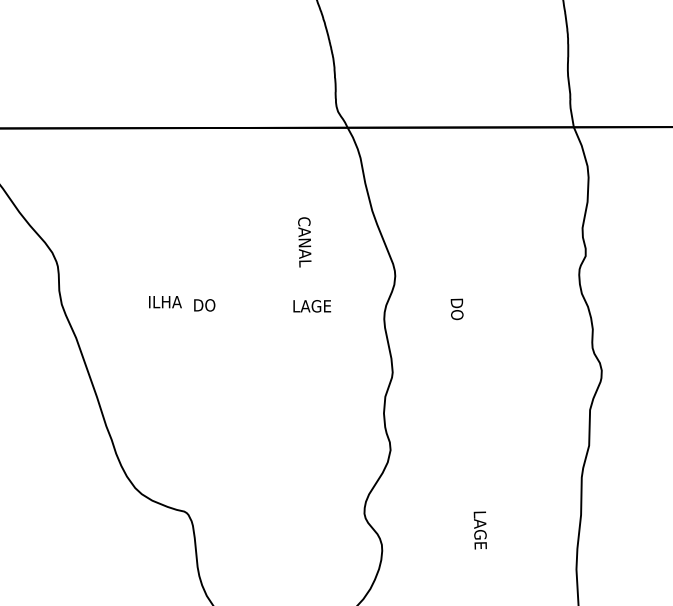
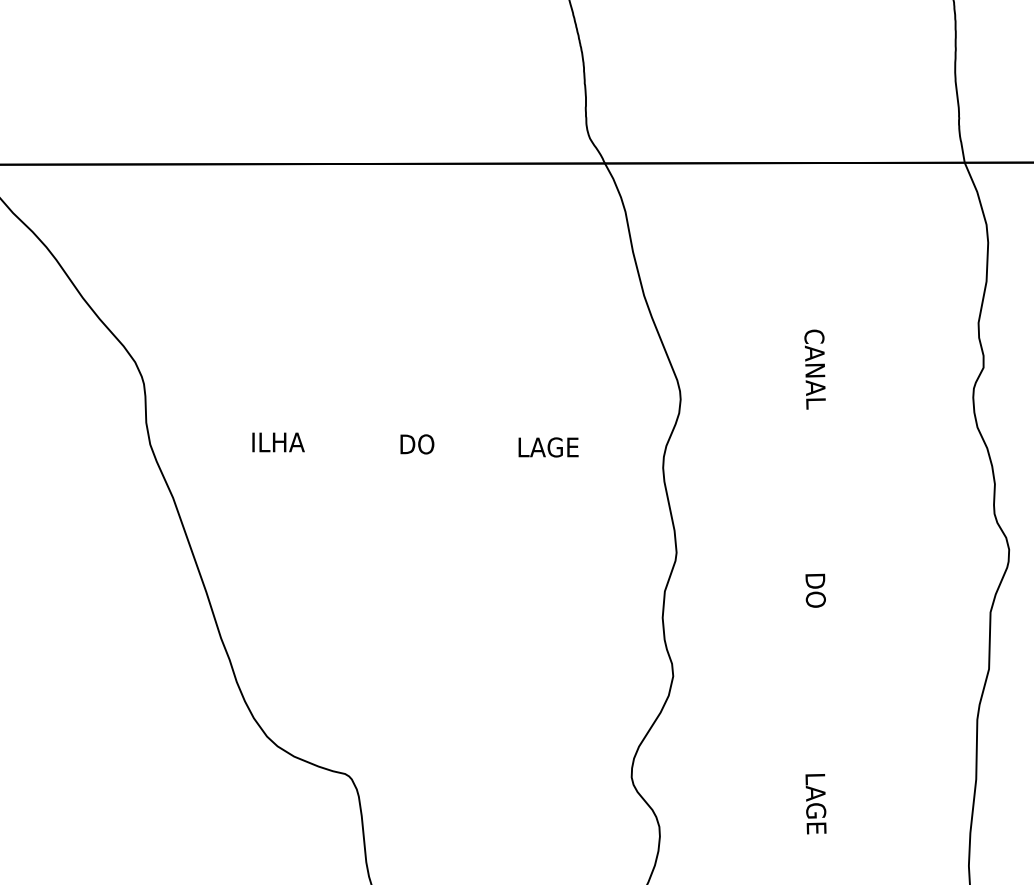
text: (304, 242) -> (814, 369), moved
text: (165, 302) -> (278, 443), moved
text: (204, 305) -> (416, 444), moved
text: (456, 309) -> (814, 590), moved

